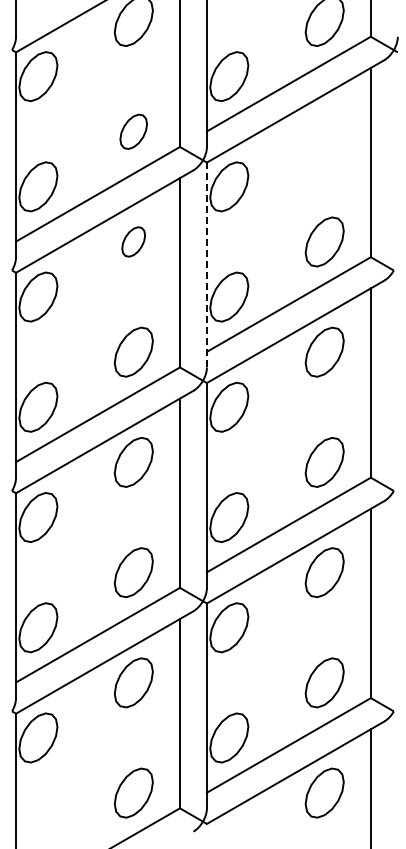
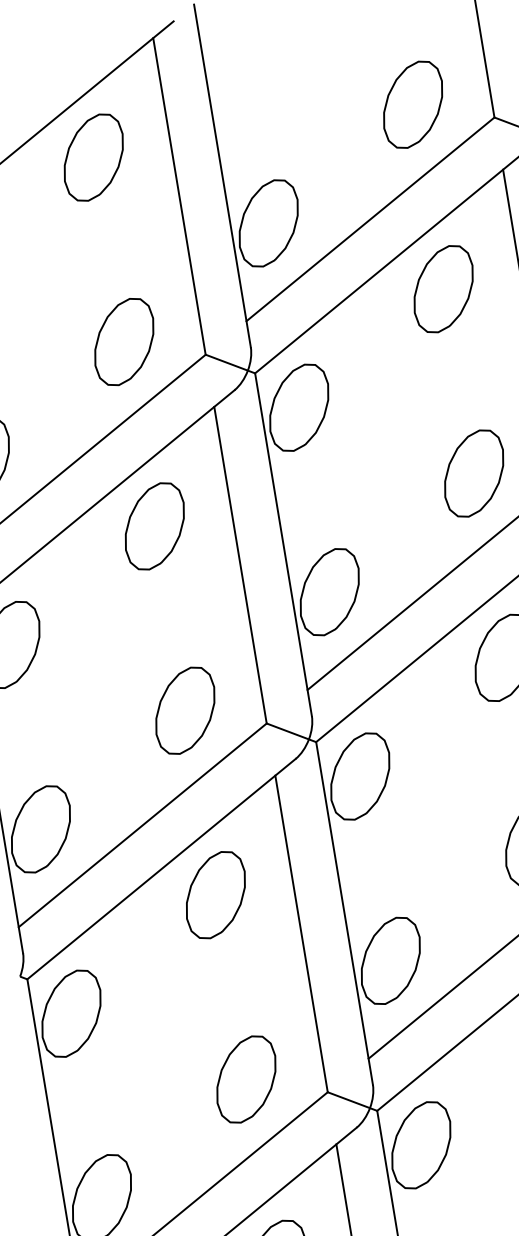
part: (133, 131) -> (123, 341), size x1.43
part: (324, 131) -> (443, 288), added
part: (133, 241) -> (154, 525), size x1.67
line: (206, 264) -> (282, 543), dashed -> solid

